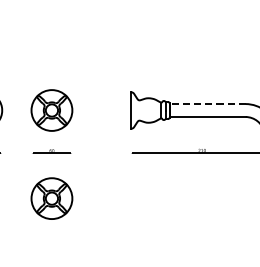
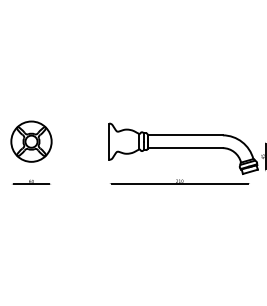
line: (207, 104) -> (185, 135), dashed -> solid
part: (51, 198) -> (31, 228), removed

